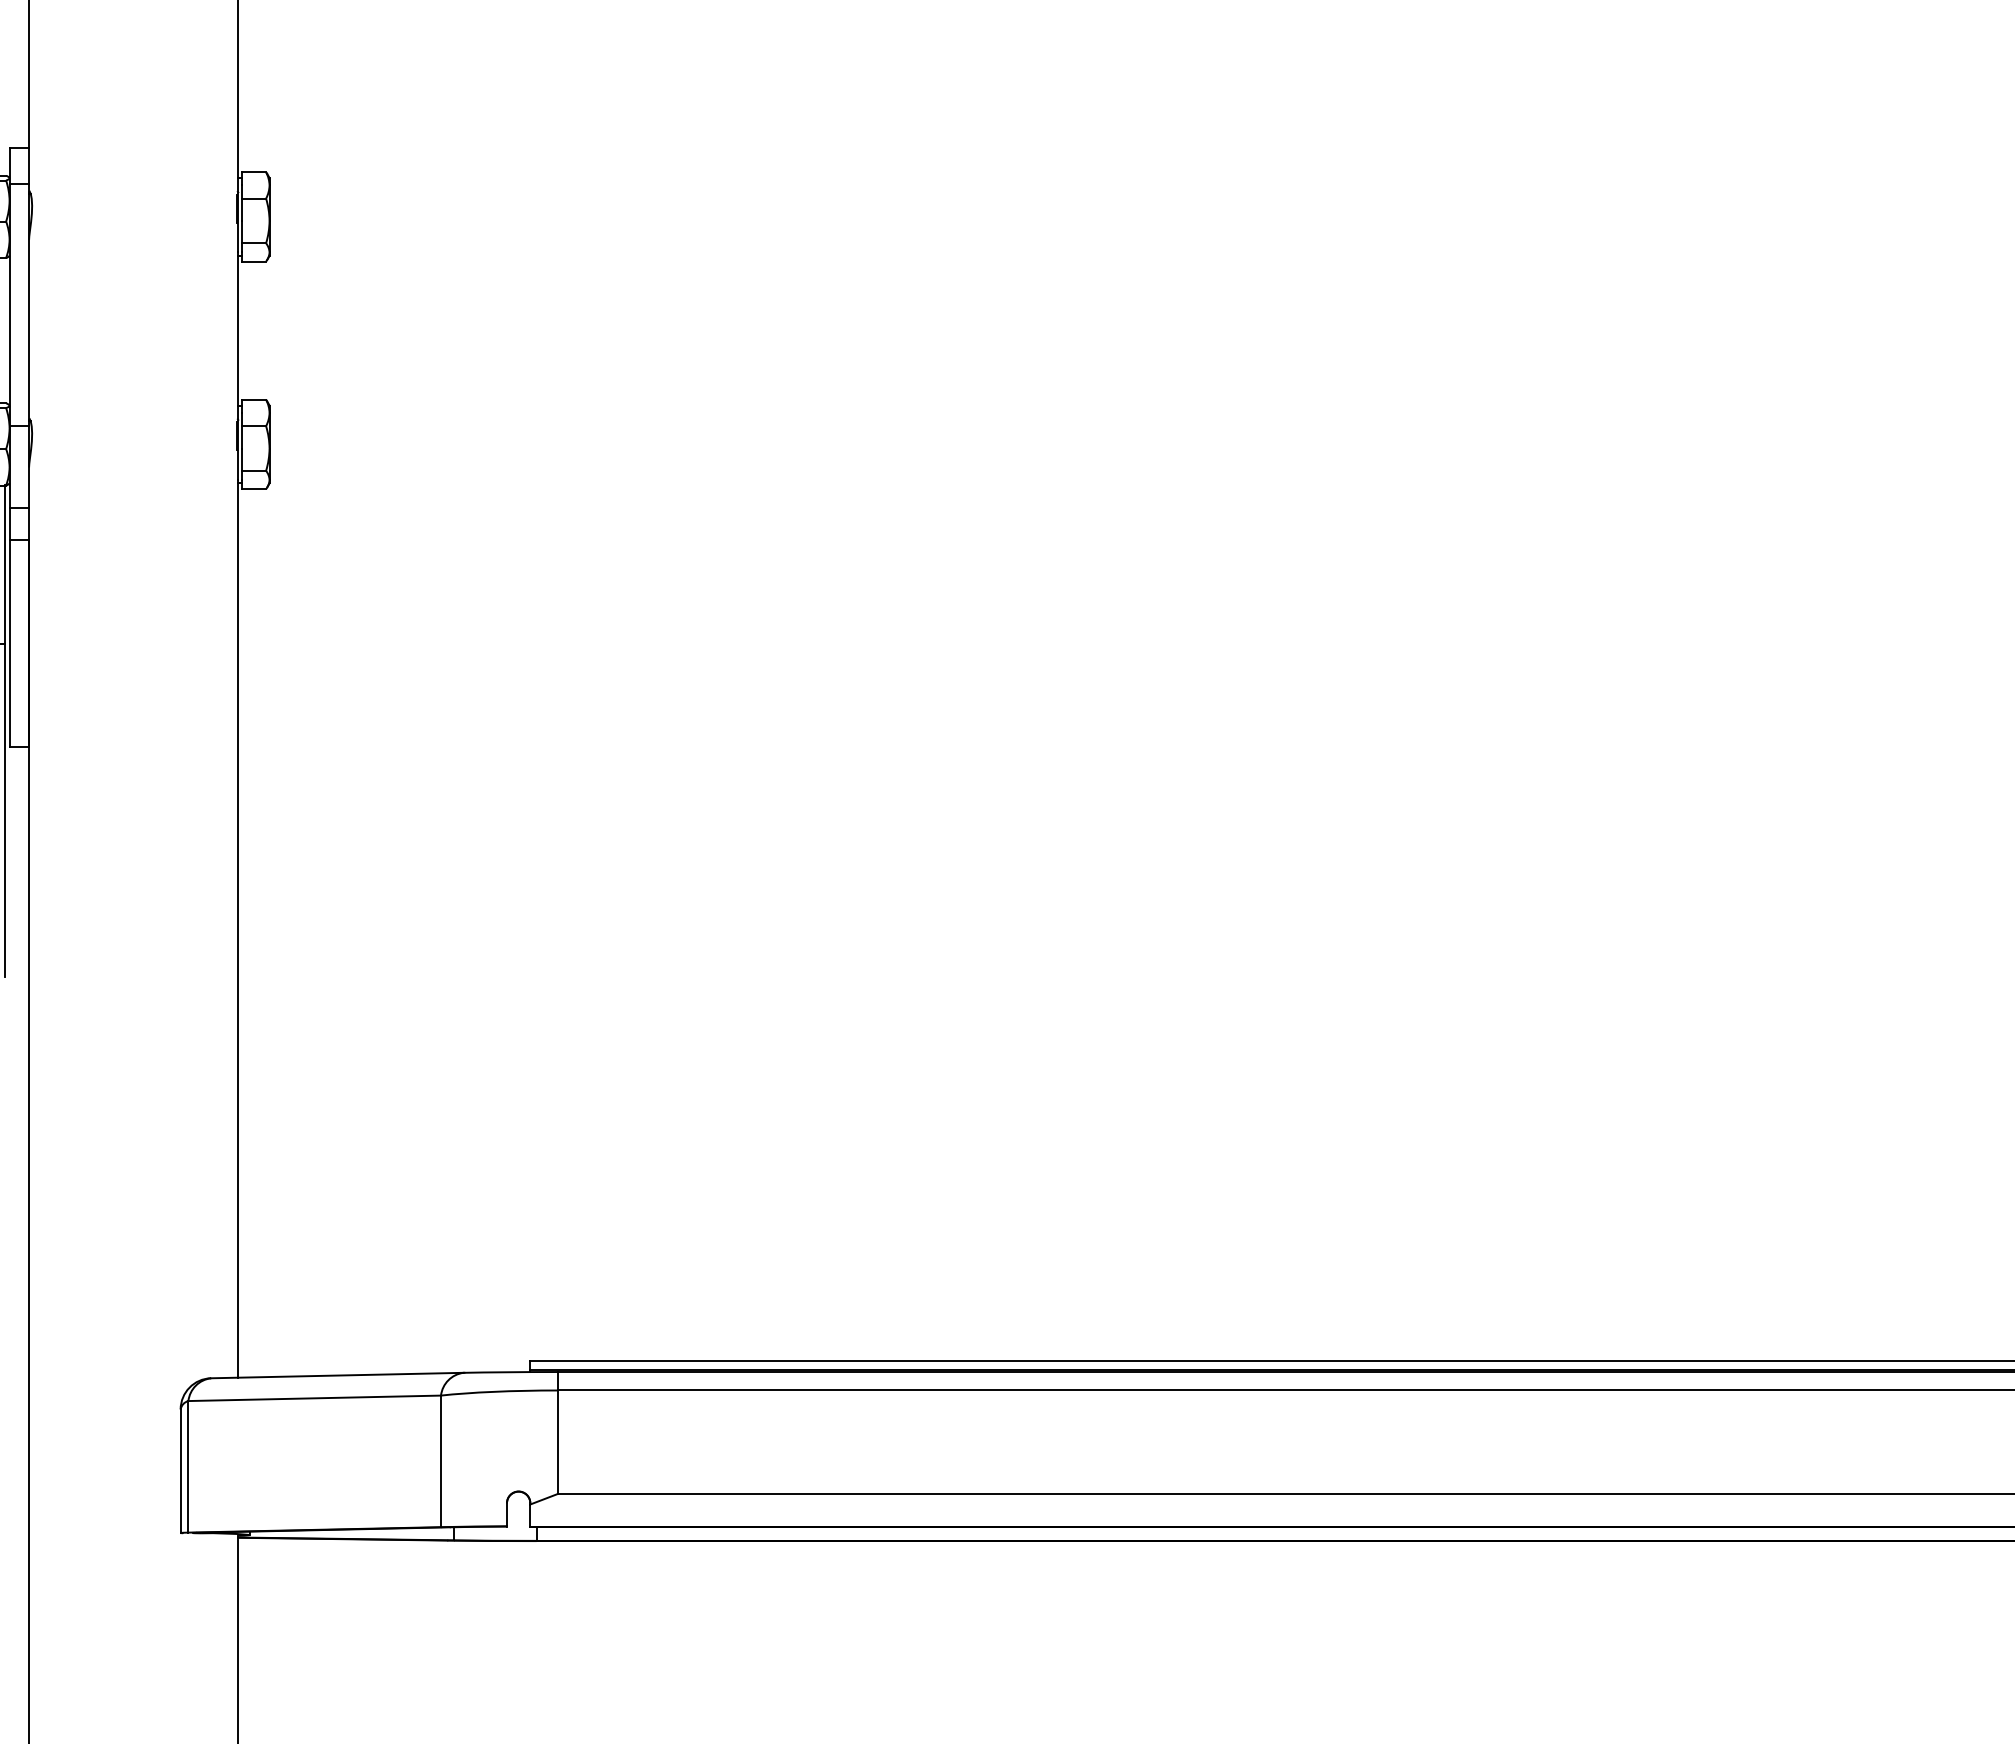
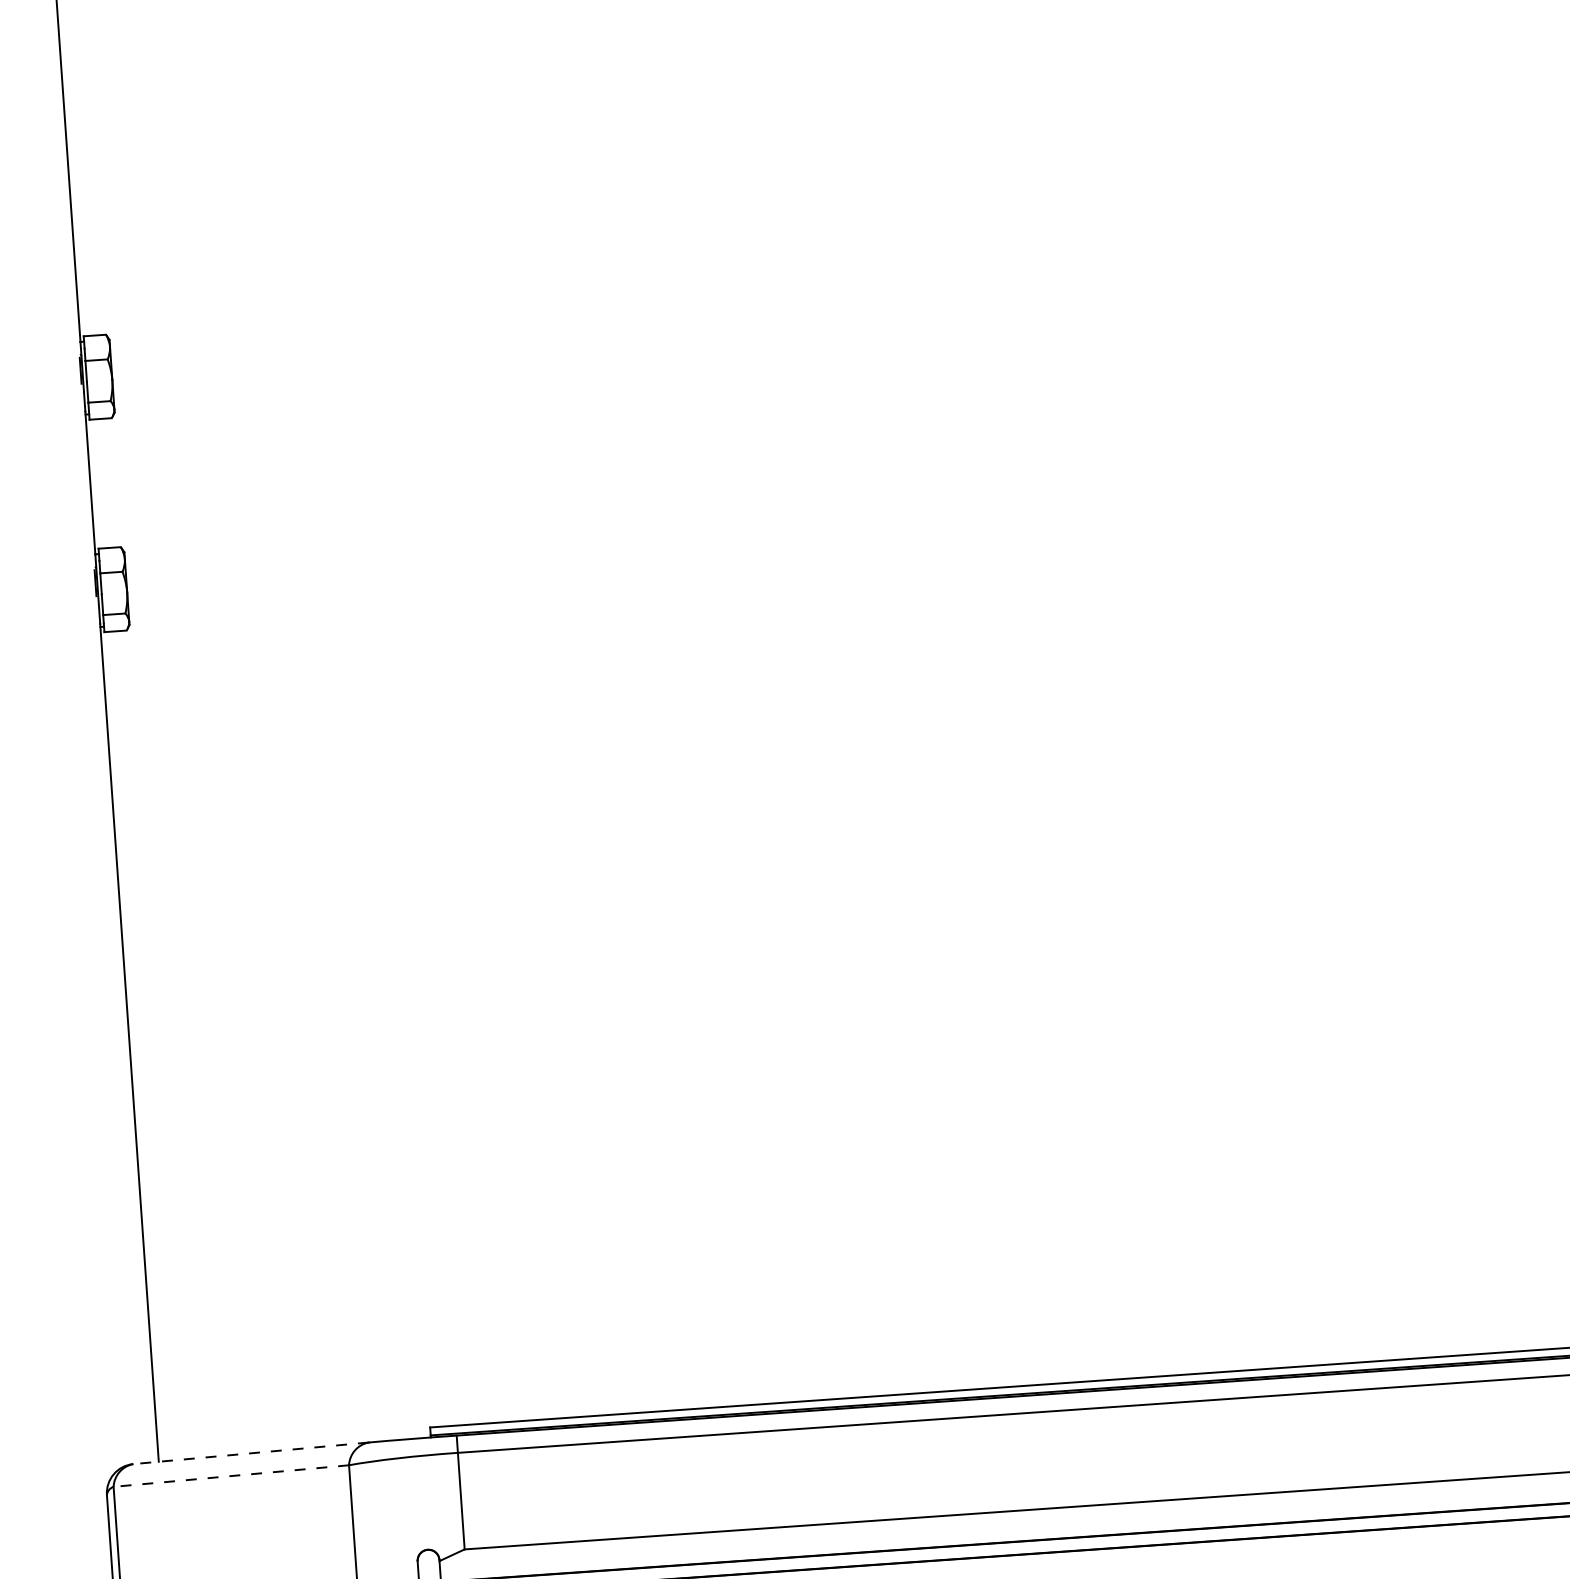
line: (336, 1375) -> (250, 1453), solid -> dashed
line: (314, 1398) -> (231, 1476), solid -> dashed

